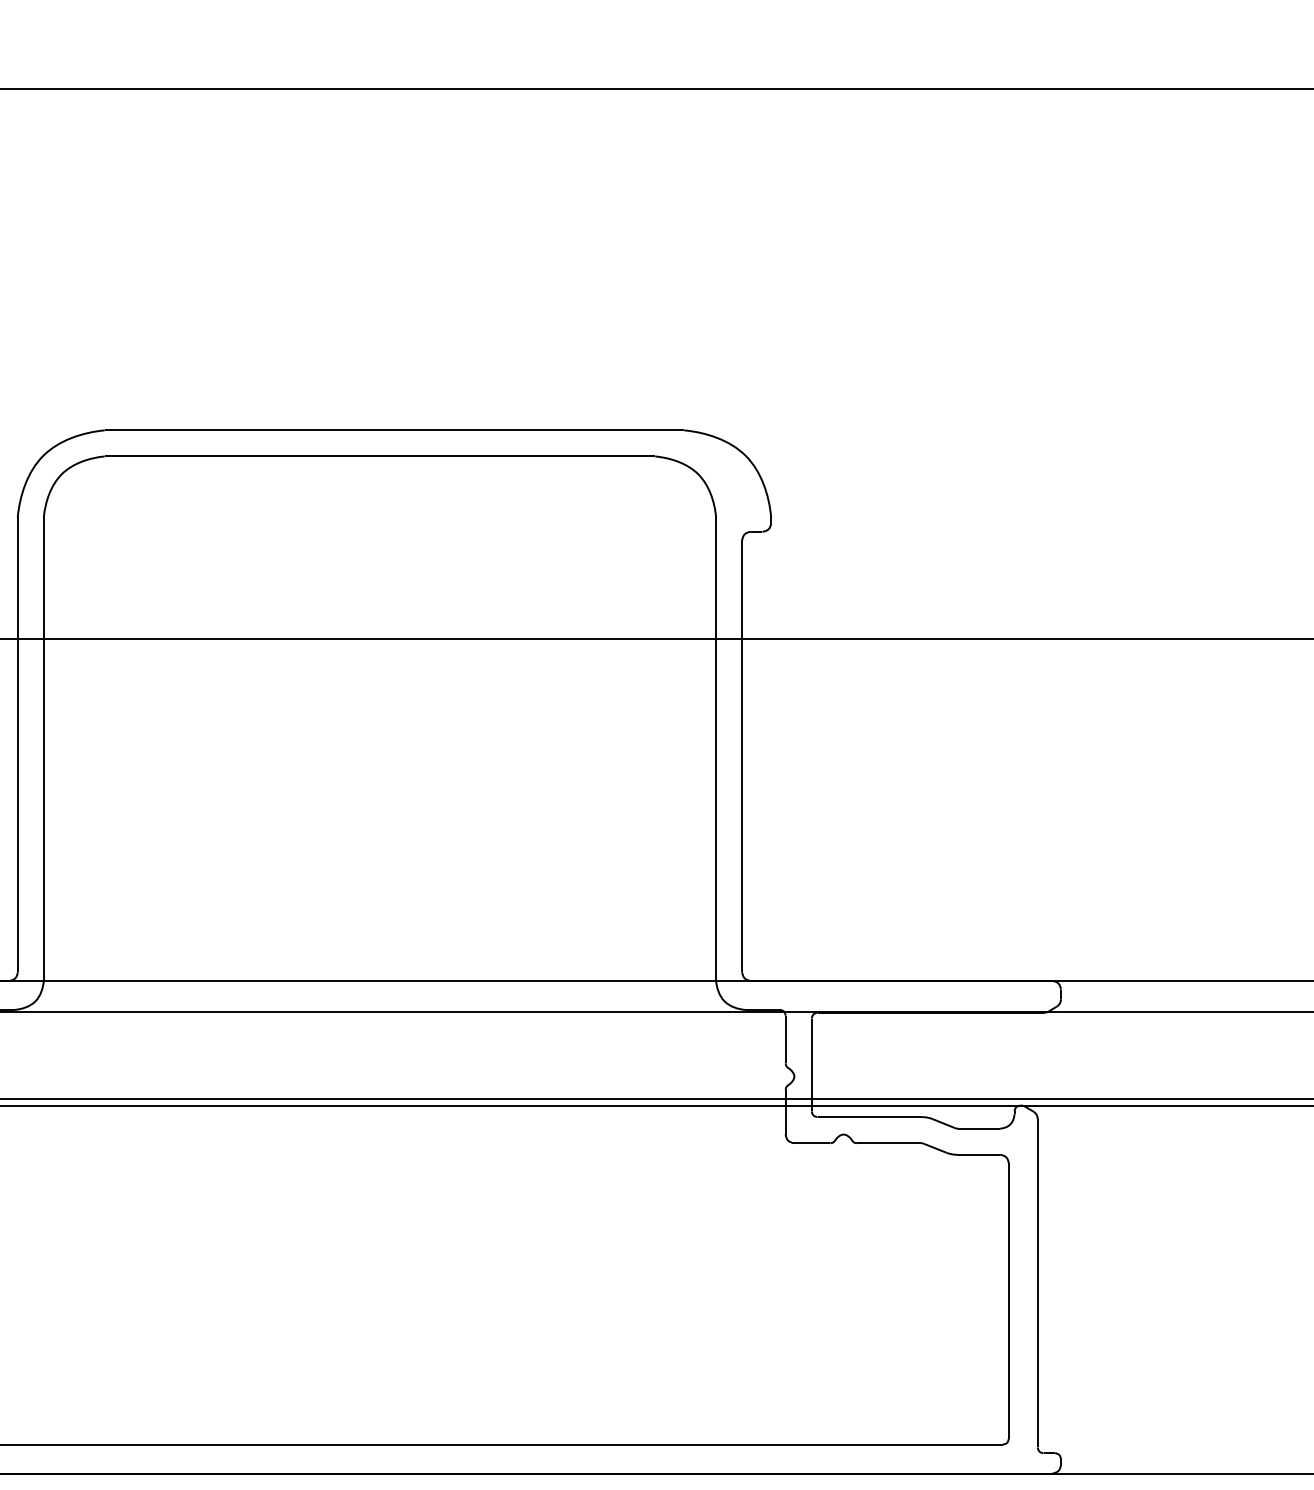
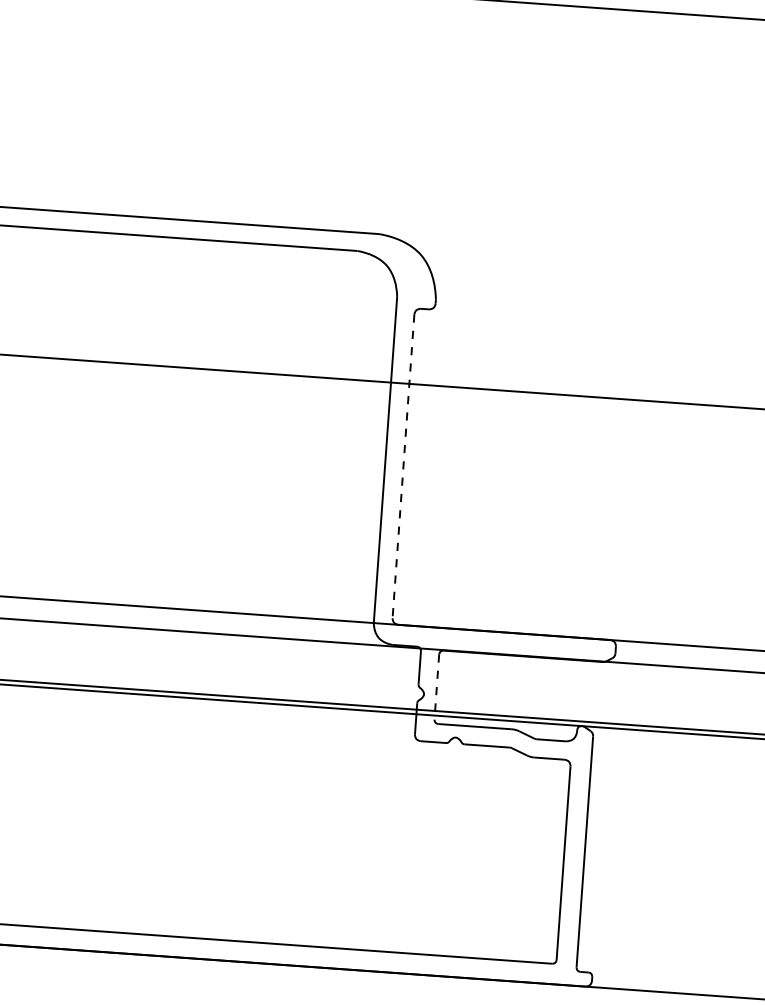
line: (742, 756) -> (403, 466), solid -> dashed
line: (811, 1065) -> (436, 687), solid -> dashed

